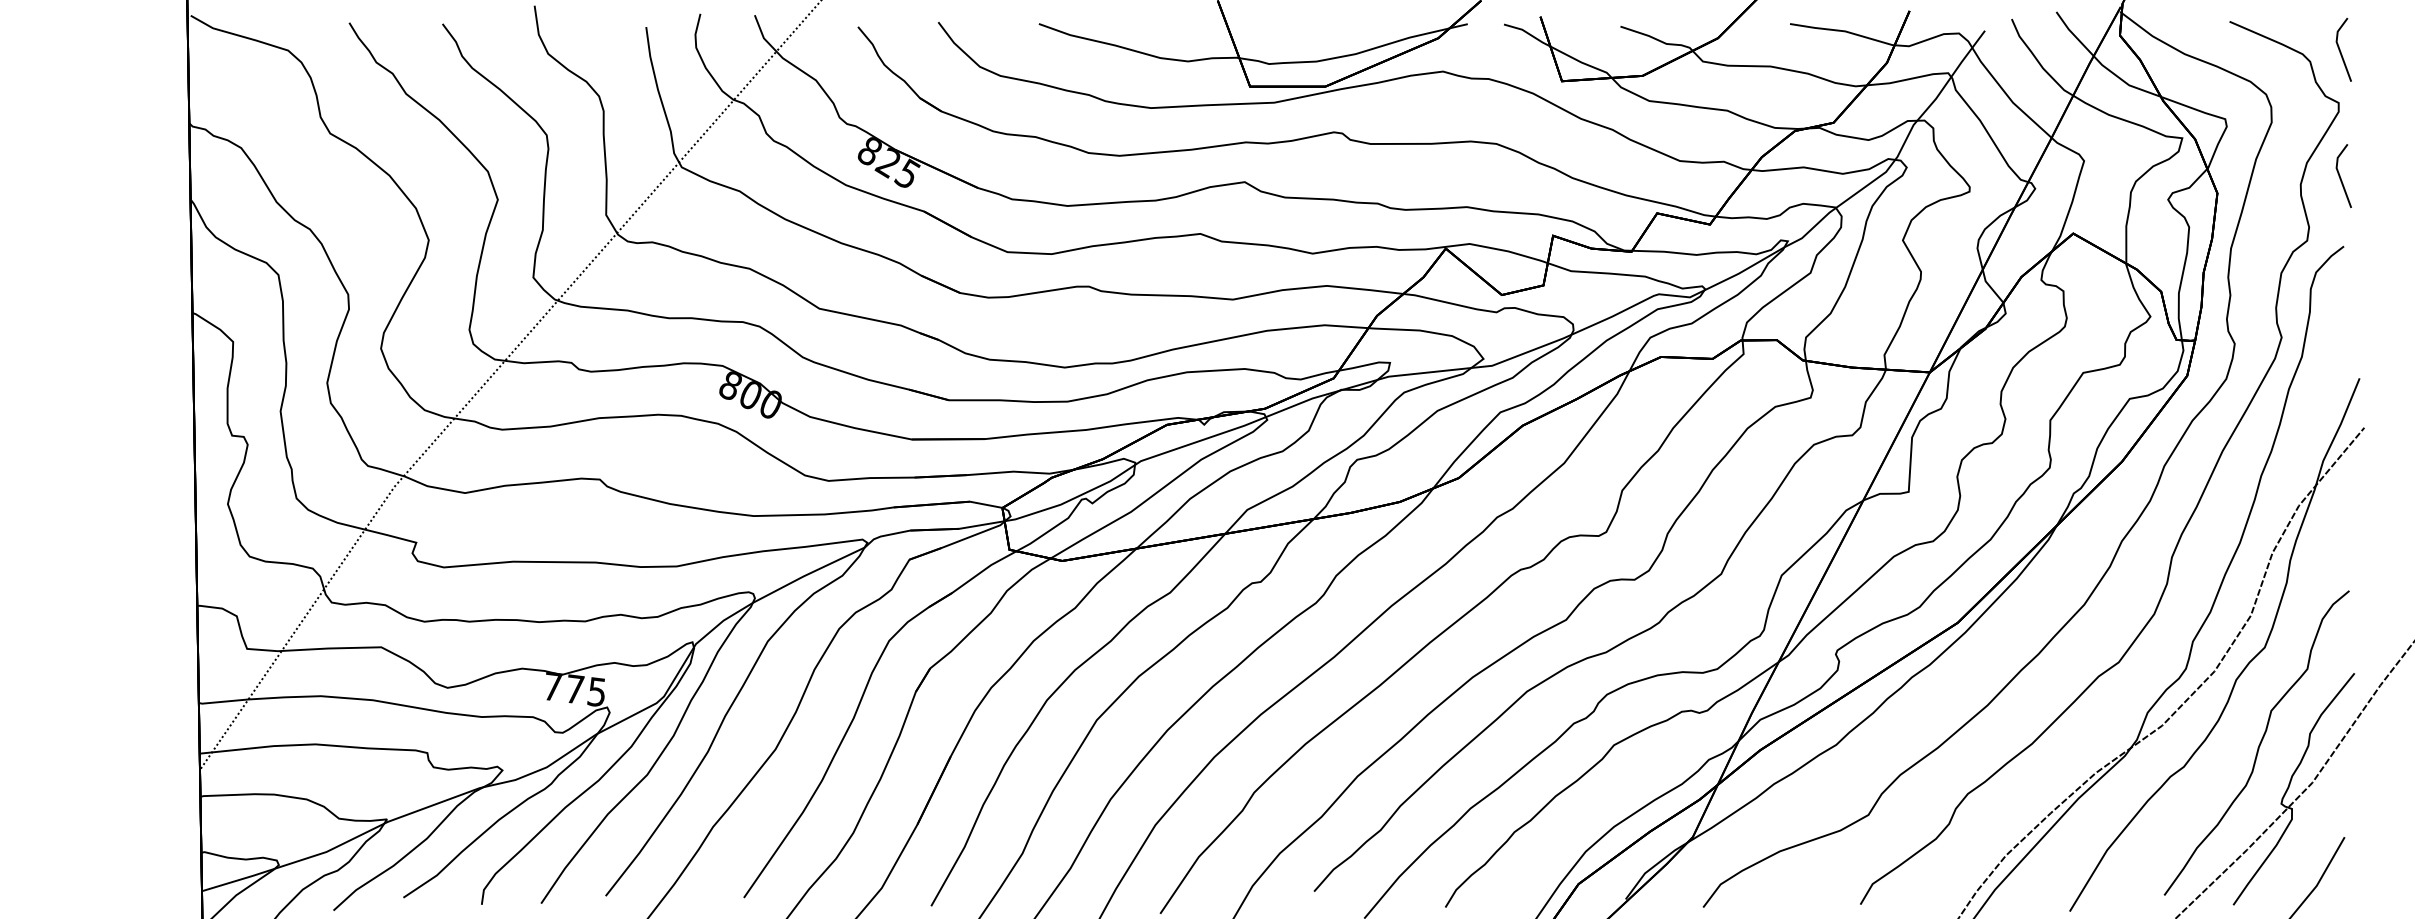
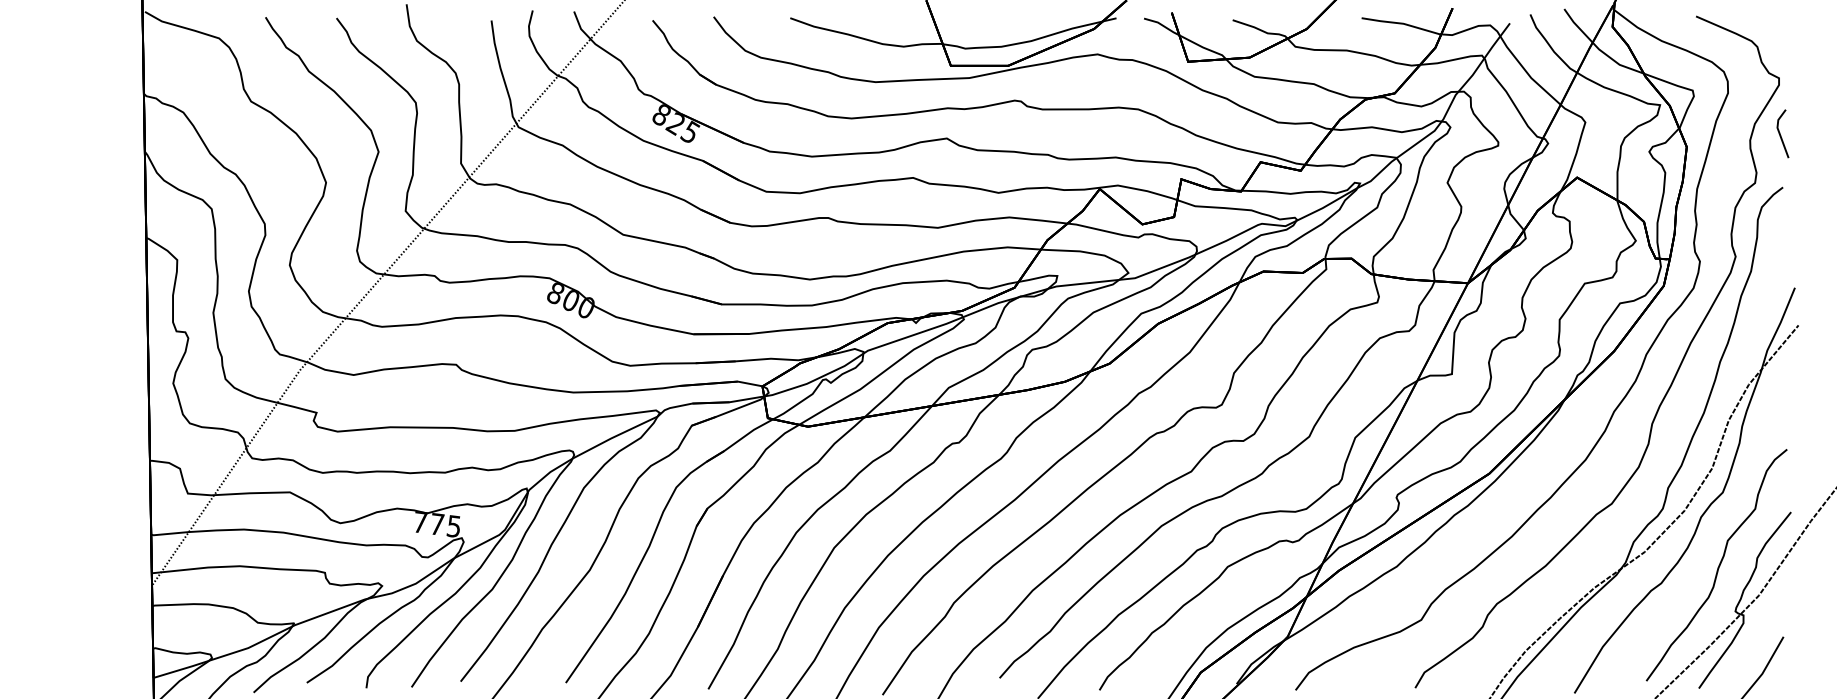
line: (2340, 49) -> (1780, 37), removed

